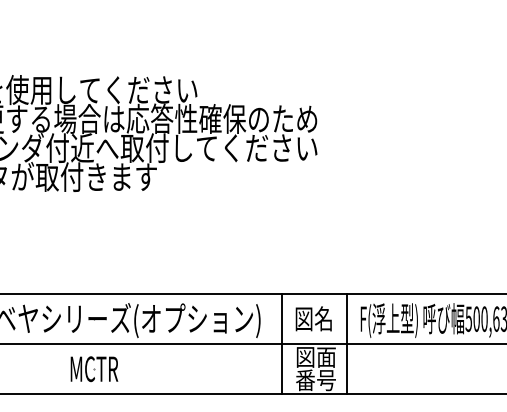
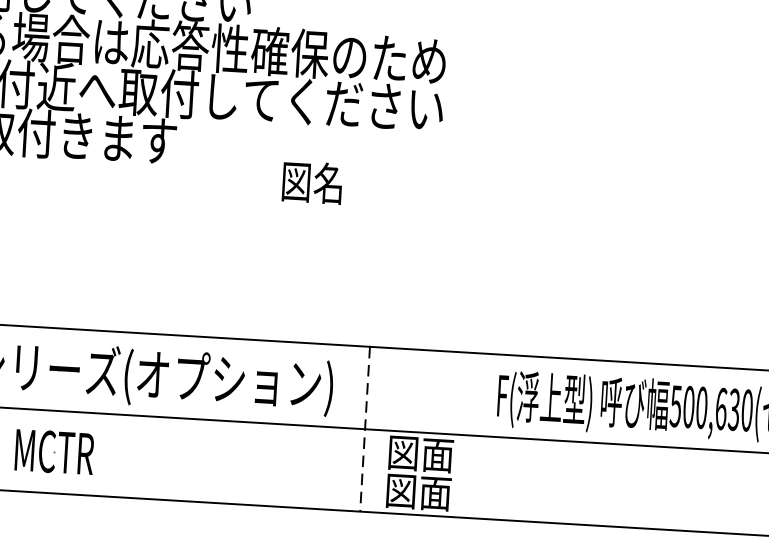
text: (313, 318) -> (311, 181), moved
line: (281, 344) -> (365, 429), solid -> dashed
line: (346, 344) -> (472, 436), removed
text: (315, 380) -> (417, 492), 番号 -> 図面

